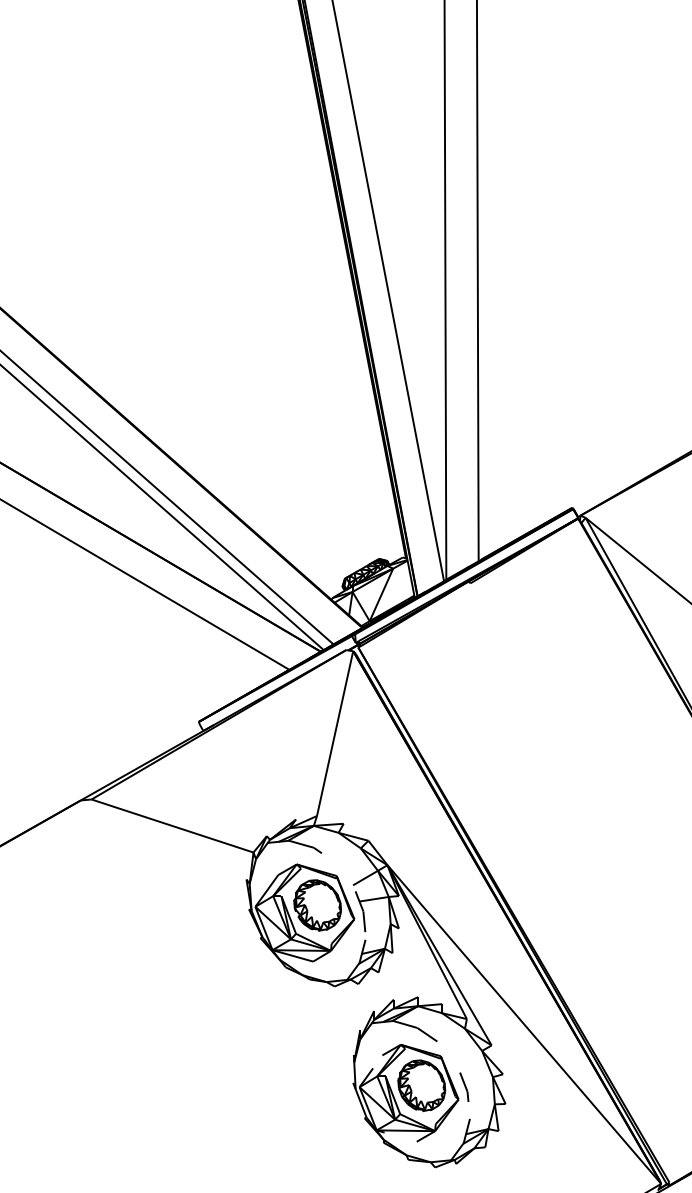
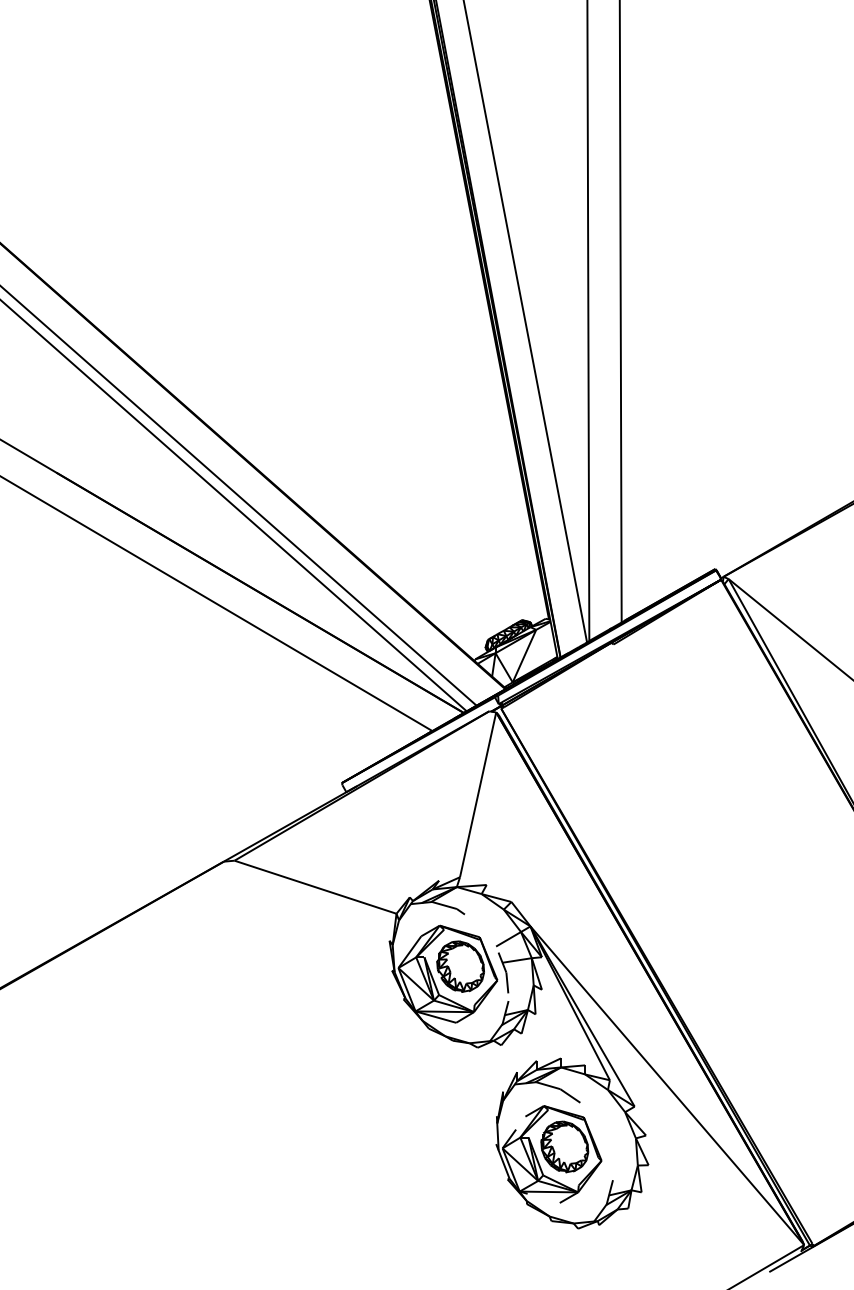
part: (464, 1087) -> (607, 1148), removed

